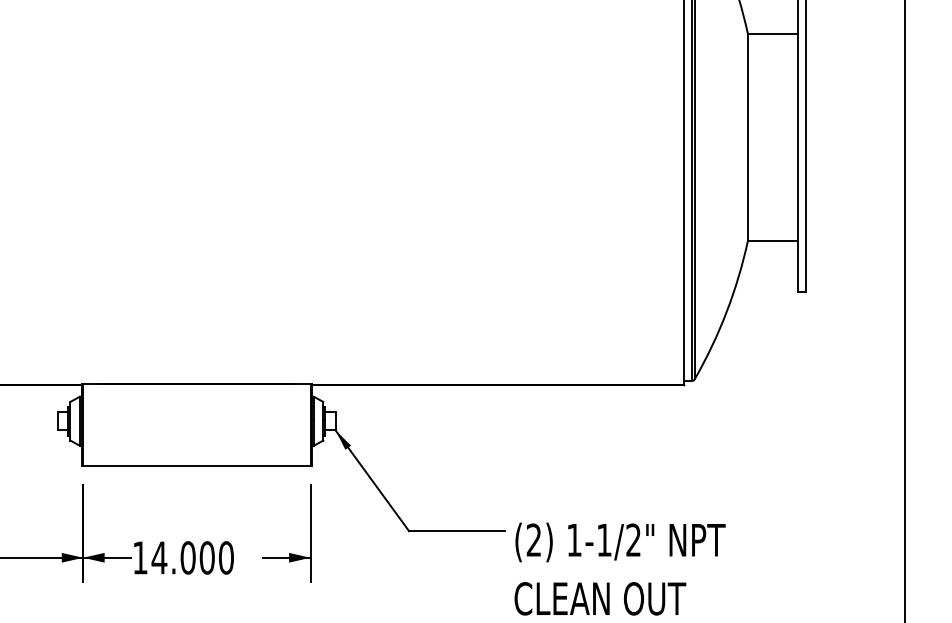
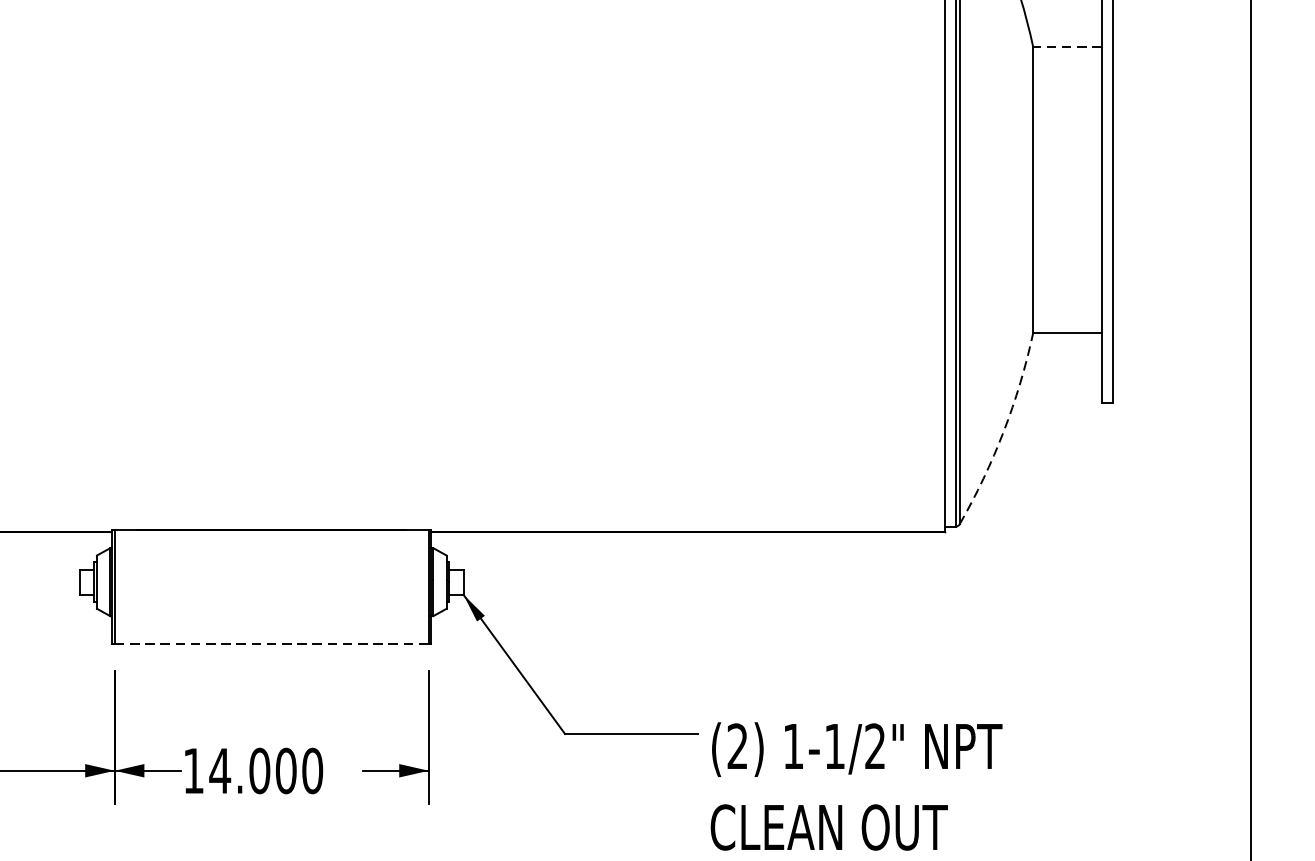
line: (772, 33) -> (1067, 46), solid -> dashed
arc: (726, 312) -> (1003, 431), solid -> dashed
line: (196, 465) -> (271, 643), solid -> dashed

